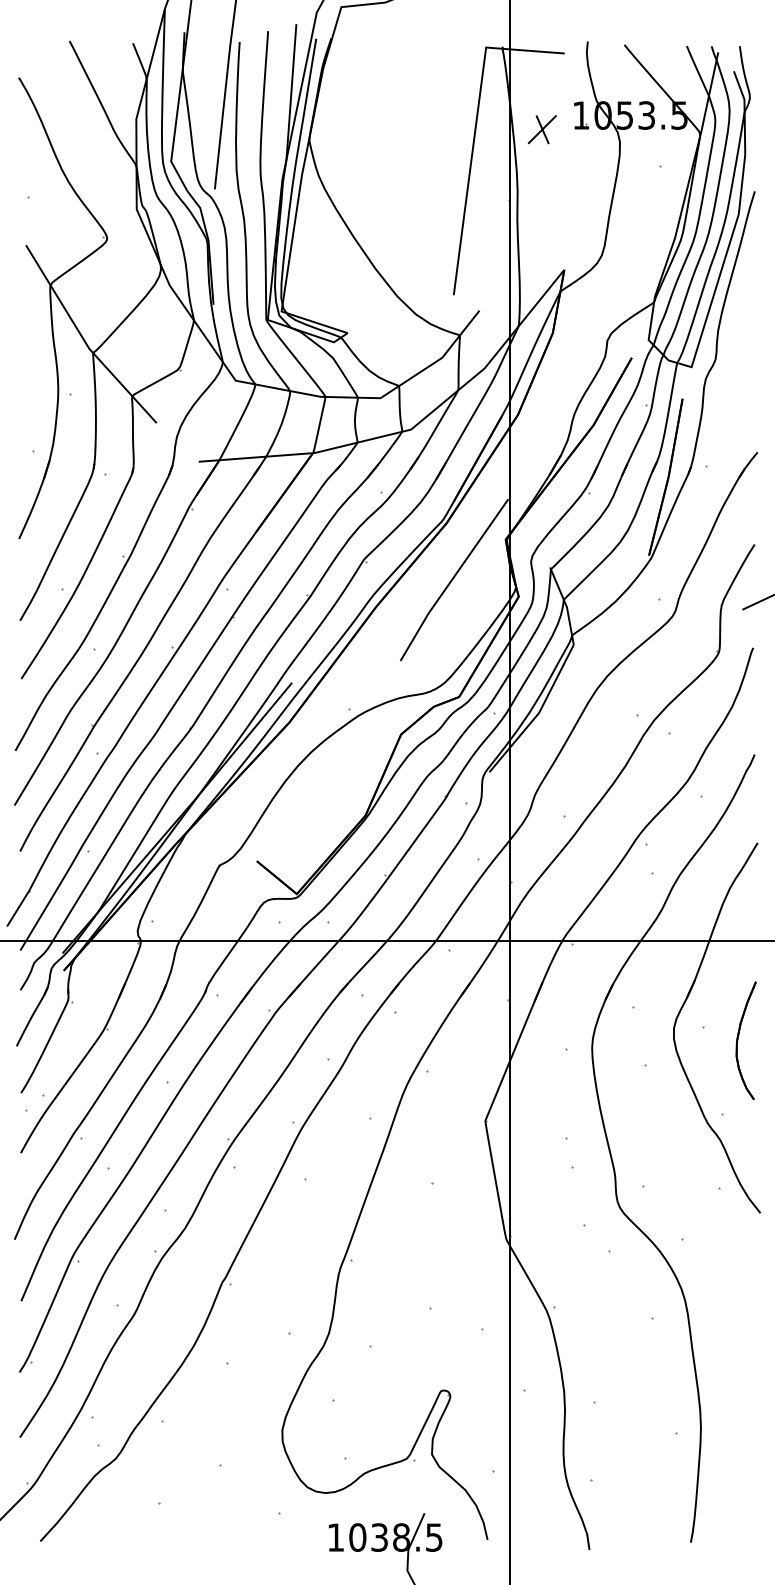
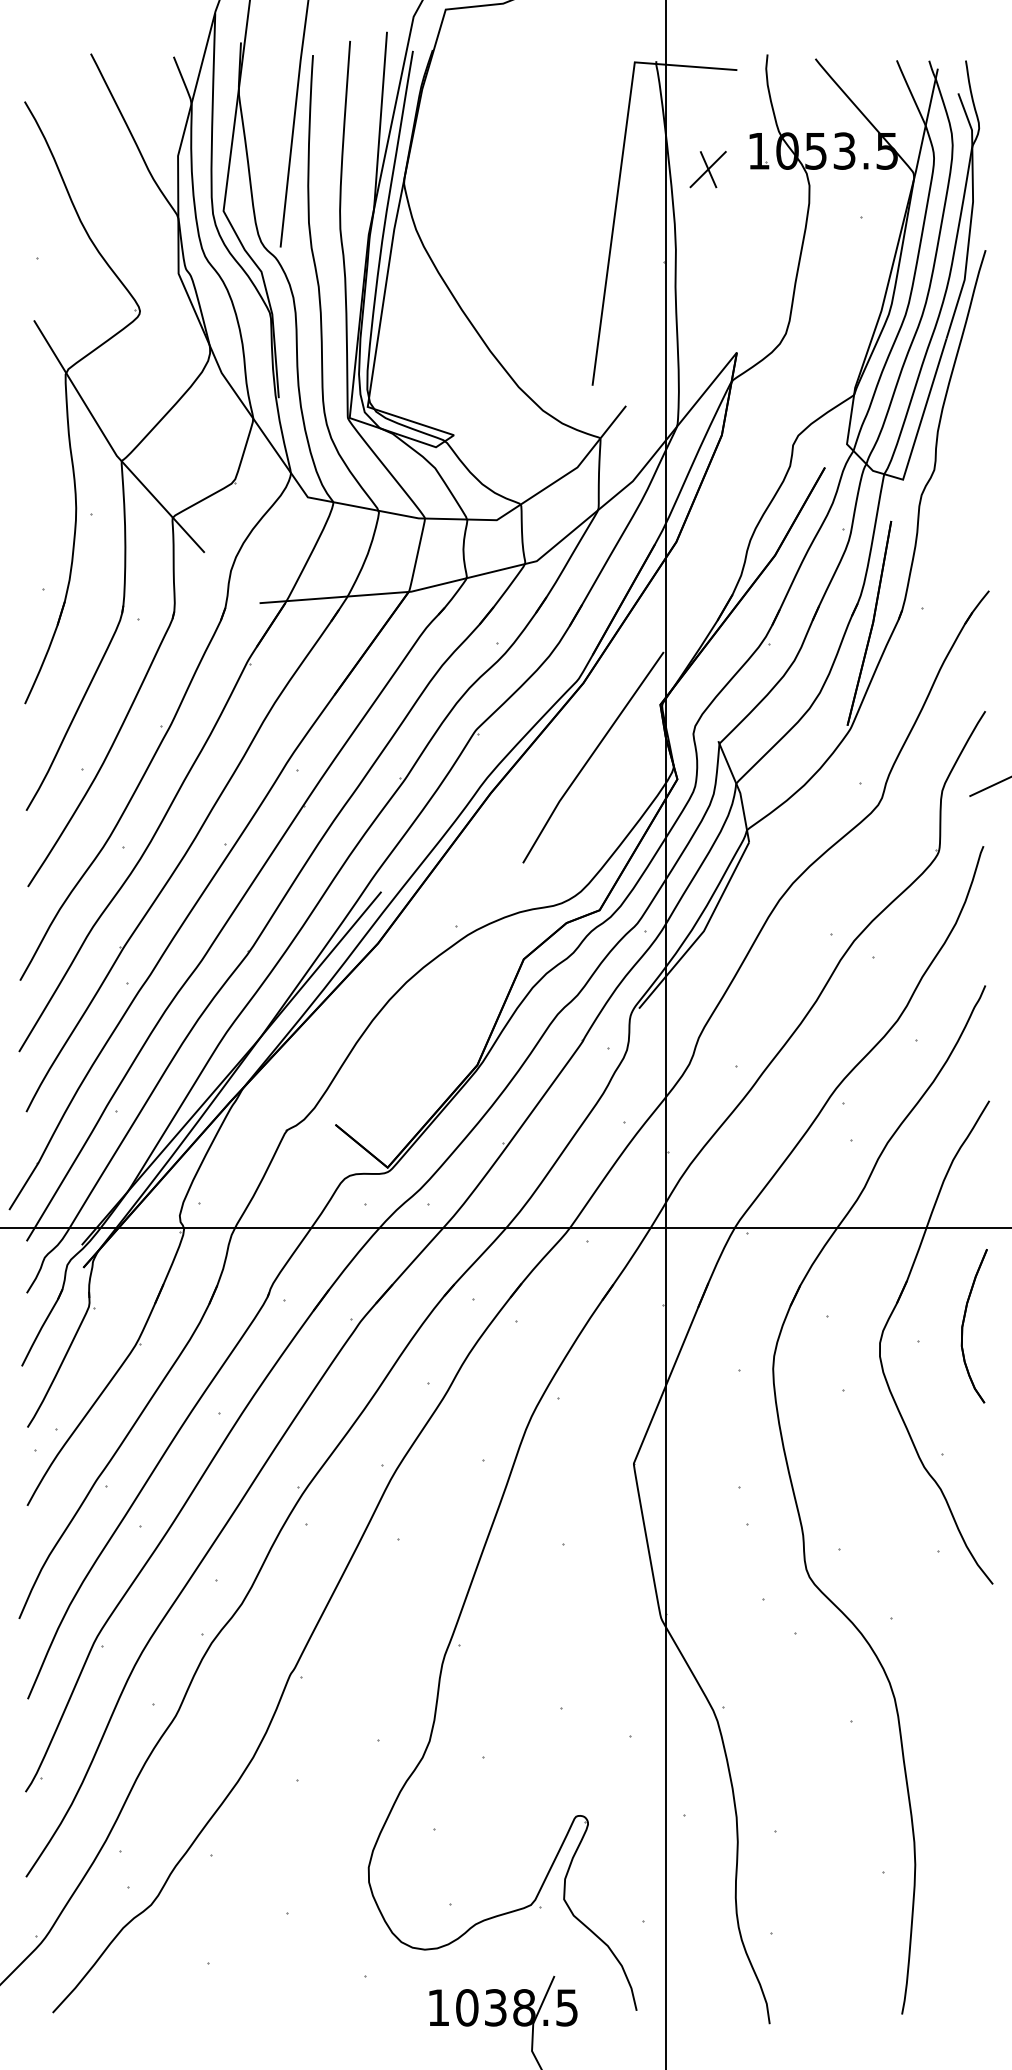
part: (738, 1037) -> (964, 1322), moved

